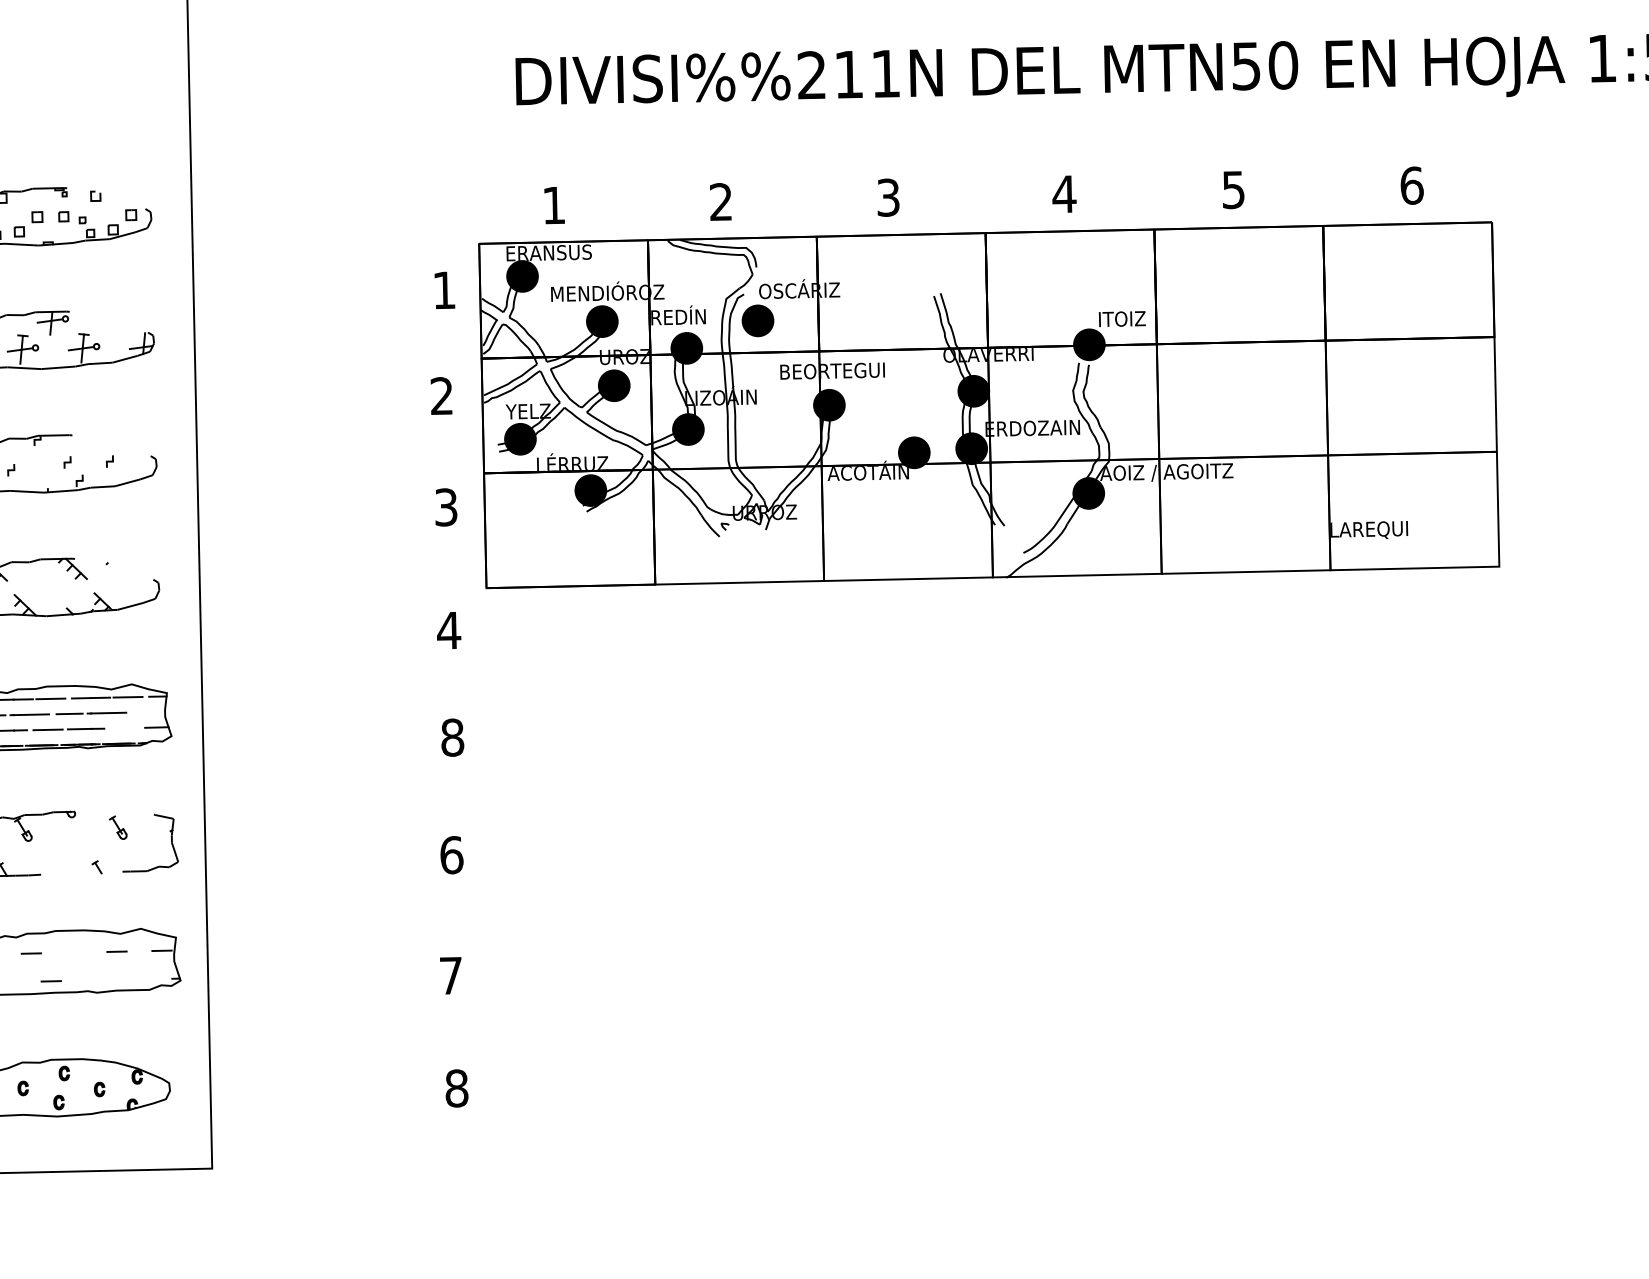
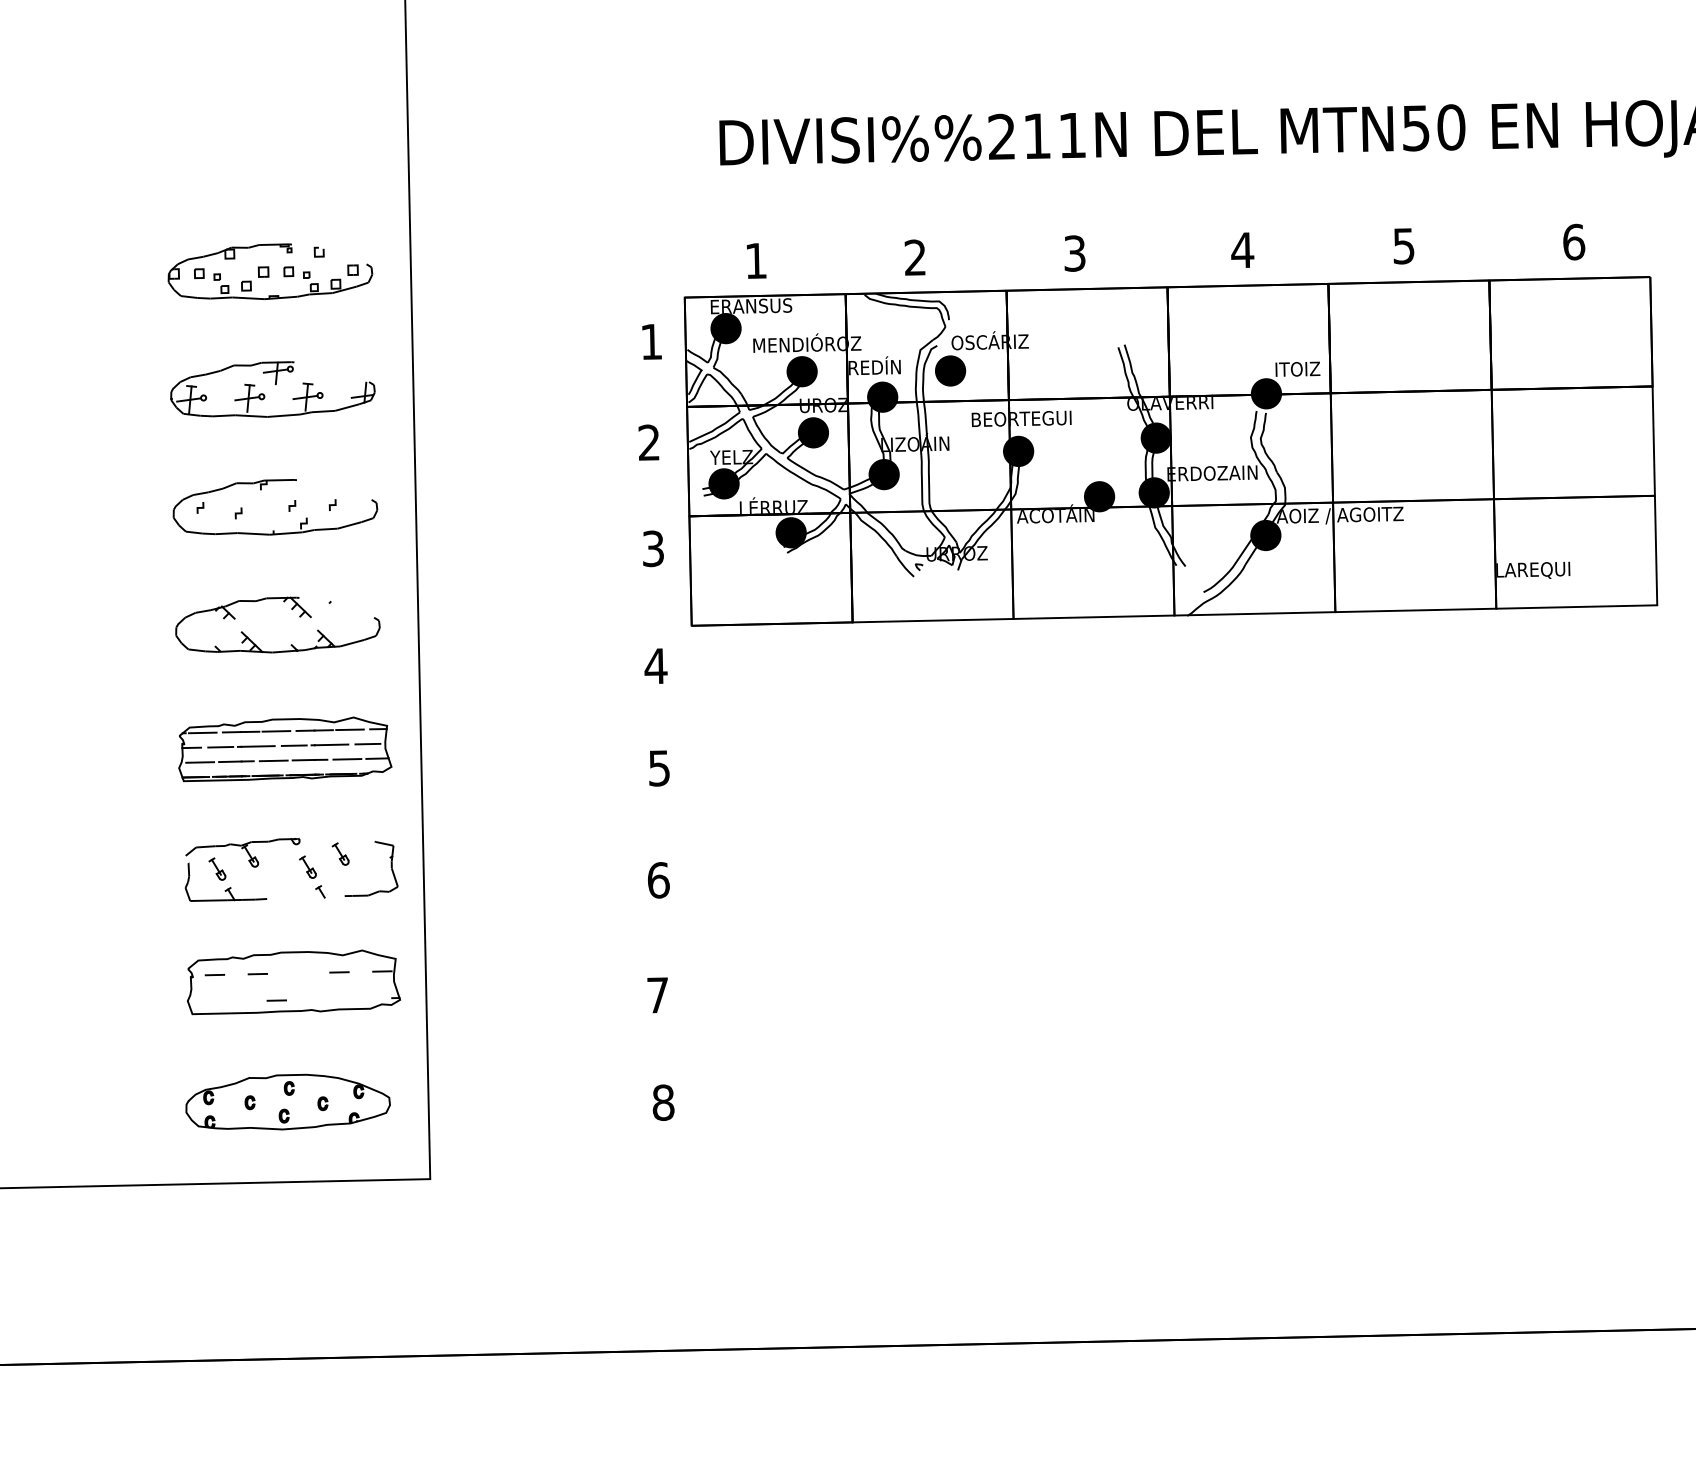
line: (146, 711) -> (367, 743), added
line: (125, 728) -> (347, 759), added
text: (452, 737) -> (659, 768), 8 -> 5
part: (83, 840) -> (307, 866), added

